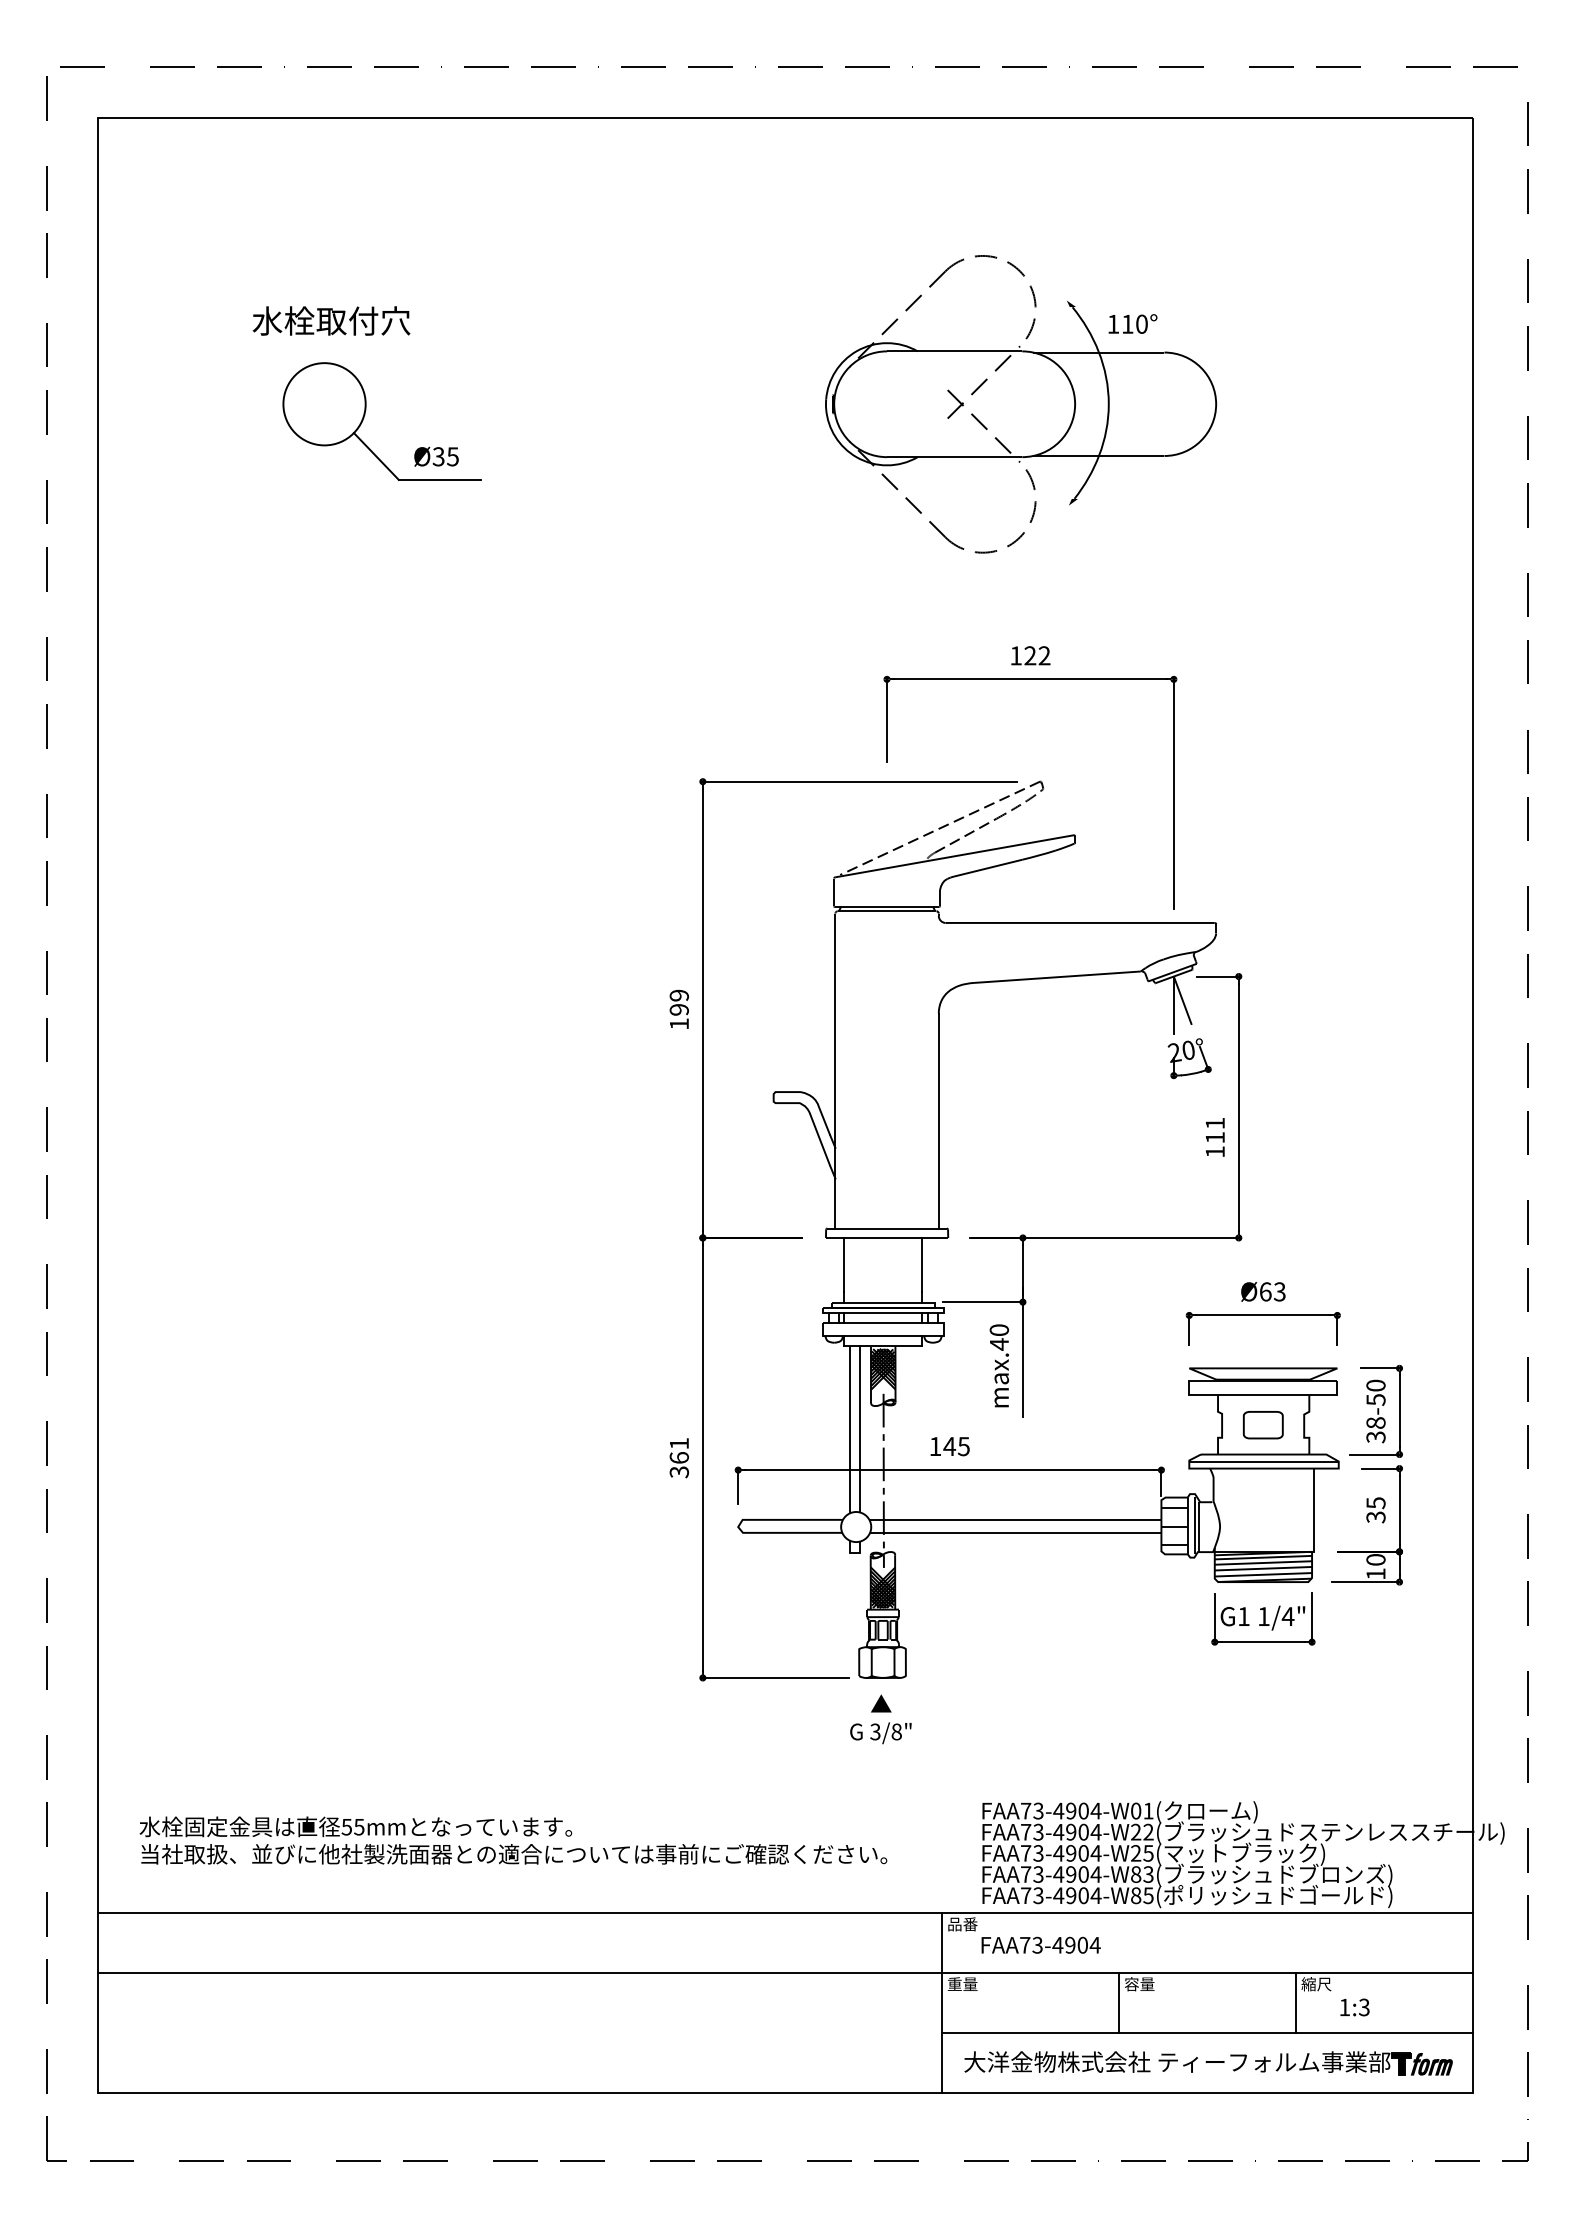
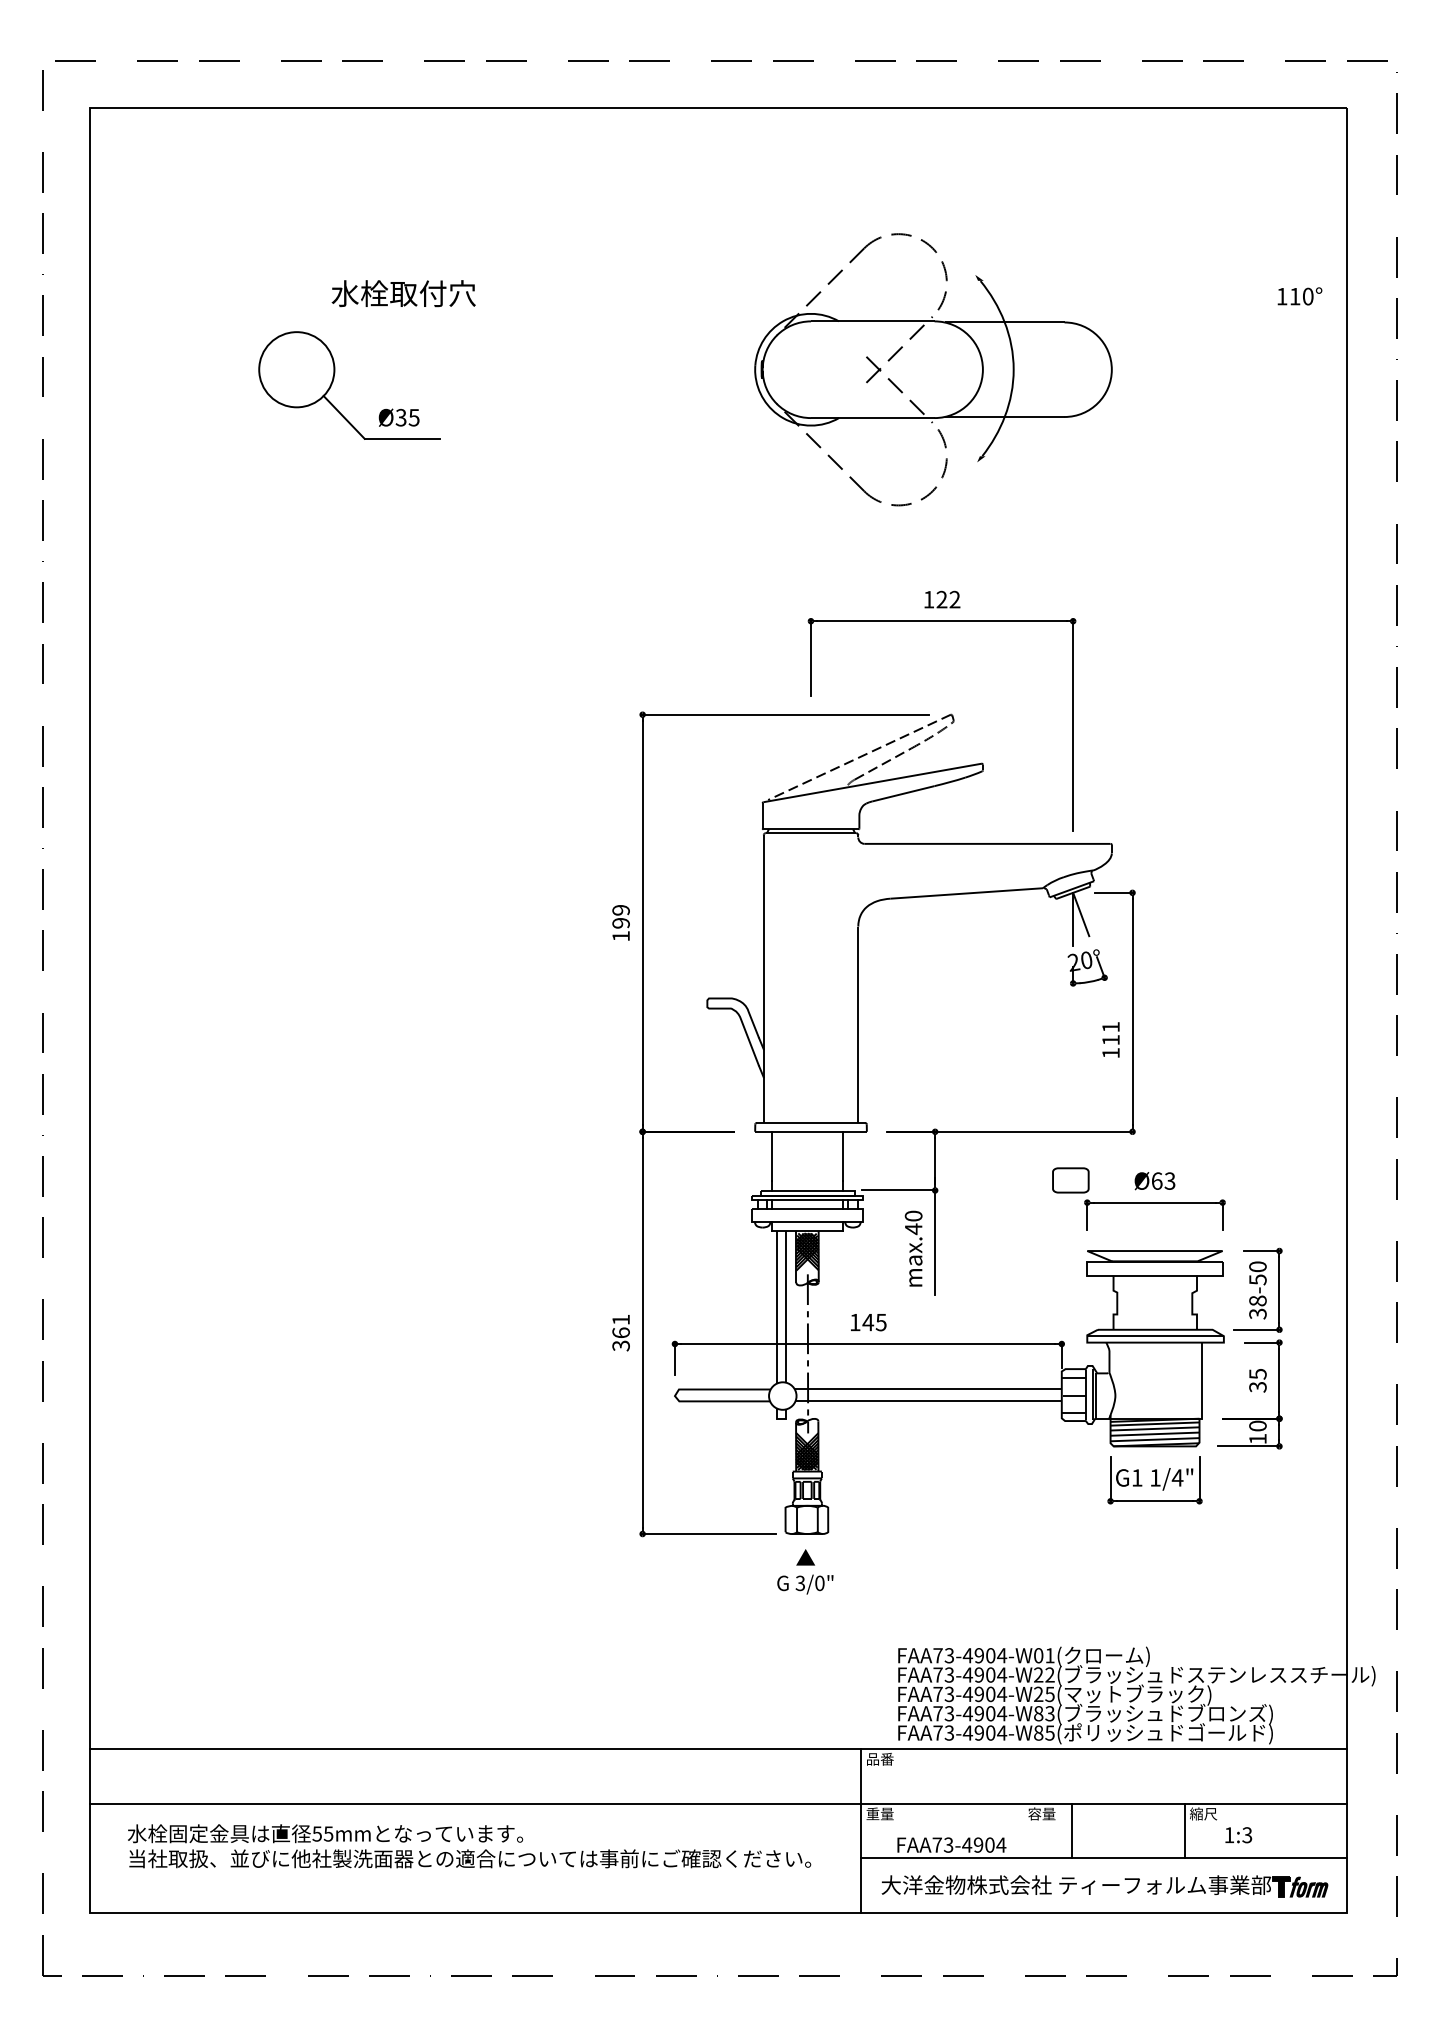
text: (331, 320) -> (403, 293), moved
text: (1132, 323) -> (1299, 295), moved
part: (1263, 1425) -> (1071, 1180), moved
text: (896, 1732) -> (819, 1583), 3/8" -> 3/0"
text: (513, 1840) -> (469, 1846), moved
text: (1040, 1944) -> (951, 1844), moved
line: (1119, 2002) -> (1071, 1830), moved

